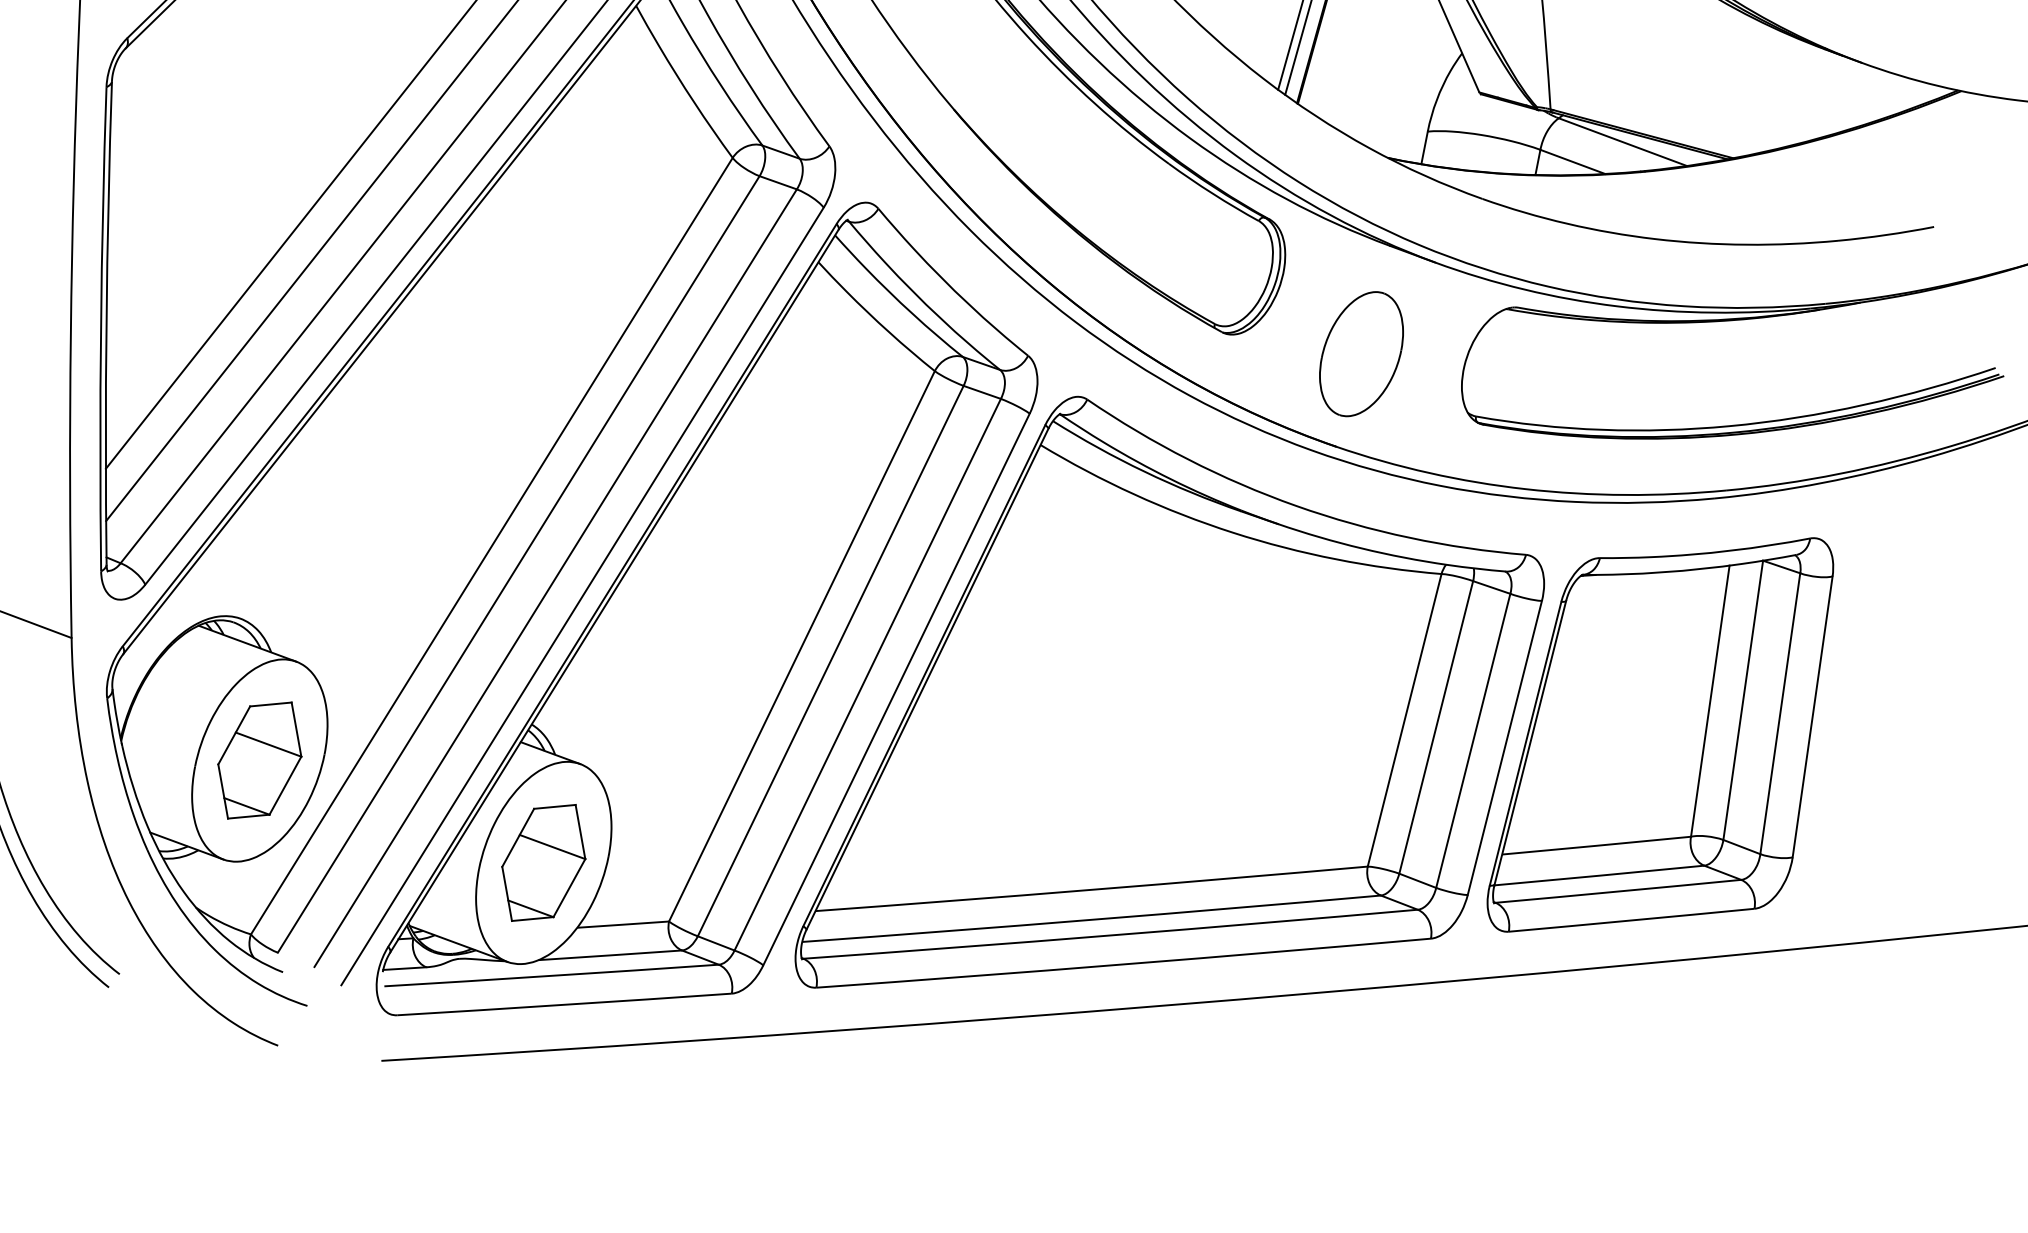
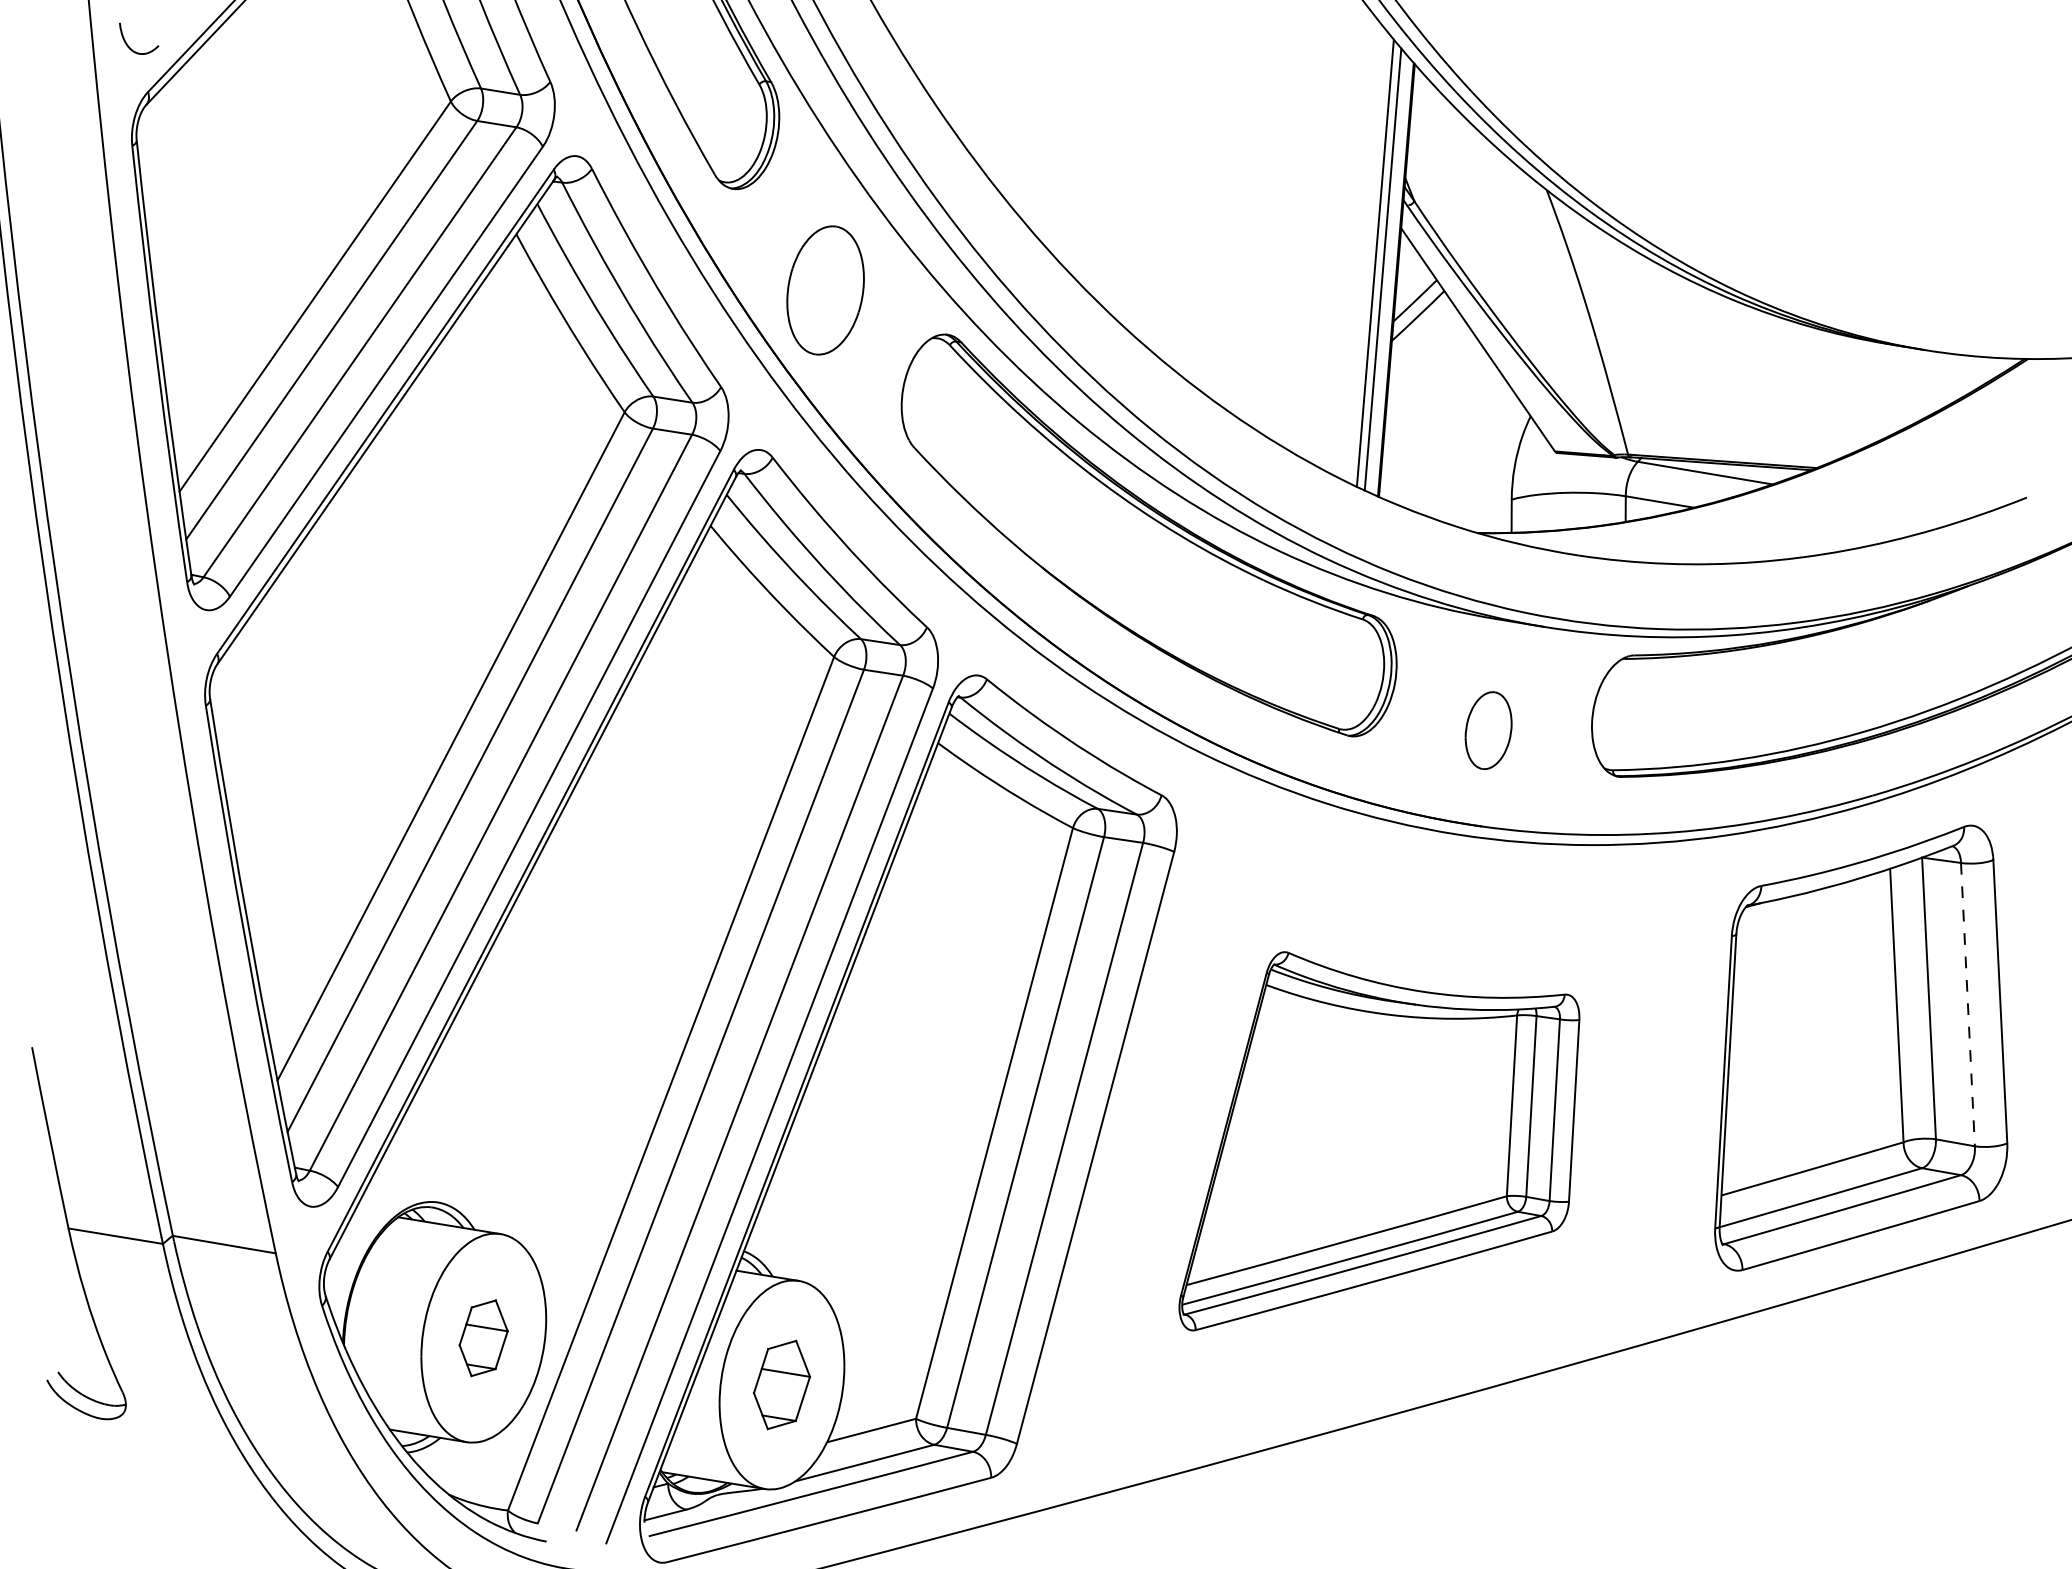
part: (1361, 353) -> (1488, 730), size x0.6
line: (1779, 713) -> (1967, 1004), solid -> dashed
part: (1176, 736) -> (1379, 1141), size x0.6
part: (259, 760) -> (483, 1338), size x0.6
part: (543, 862) -> (781, 1384), size x0.7

